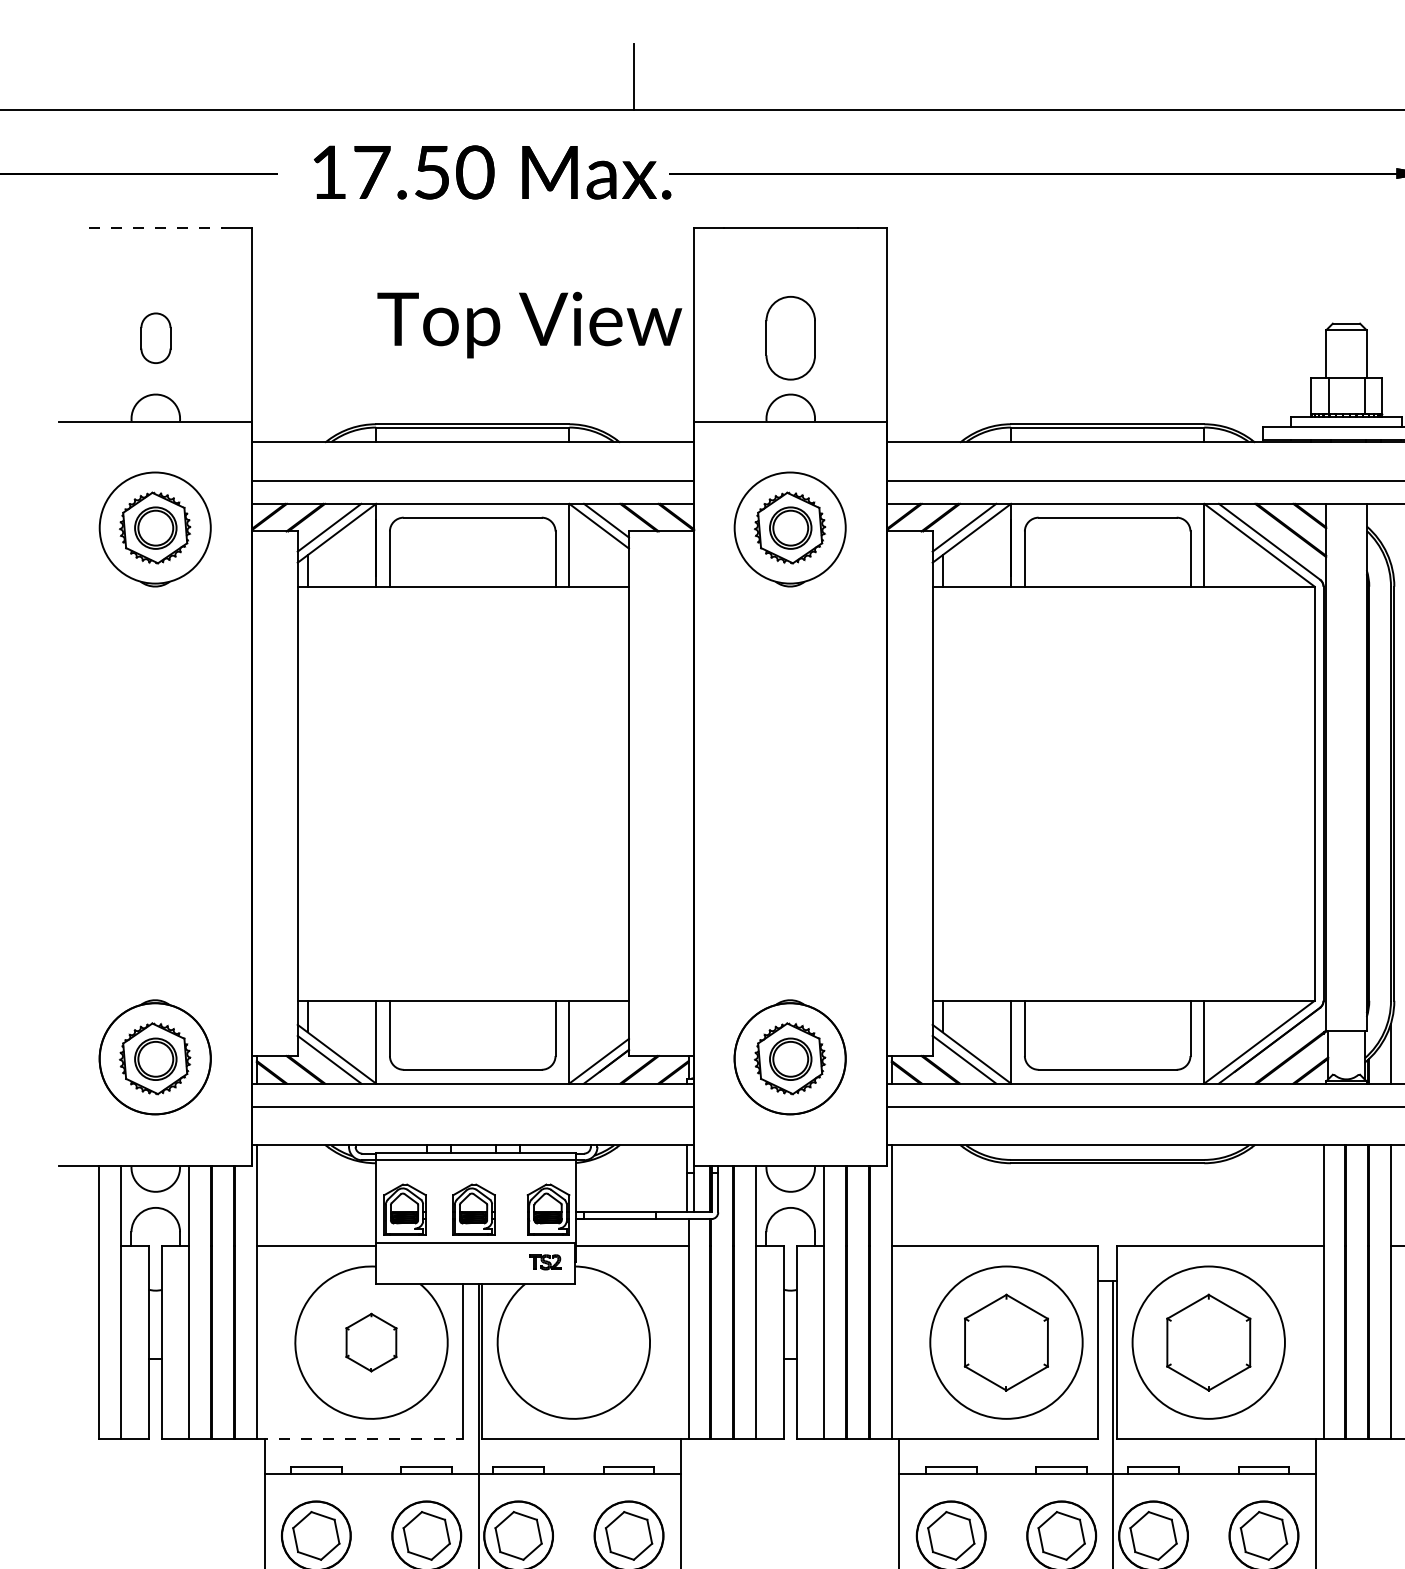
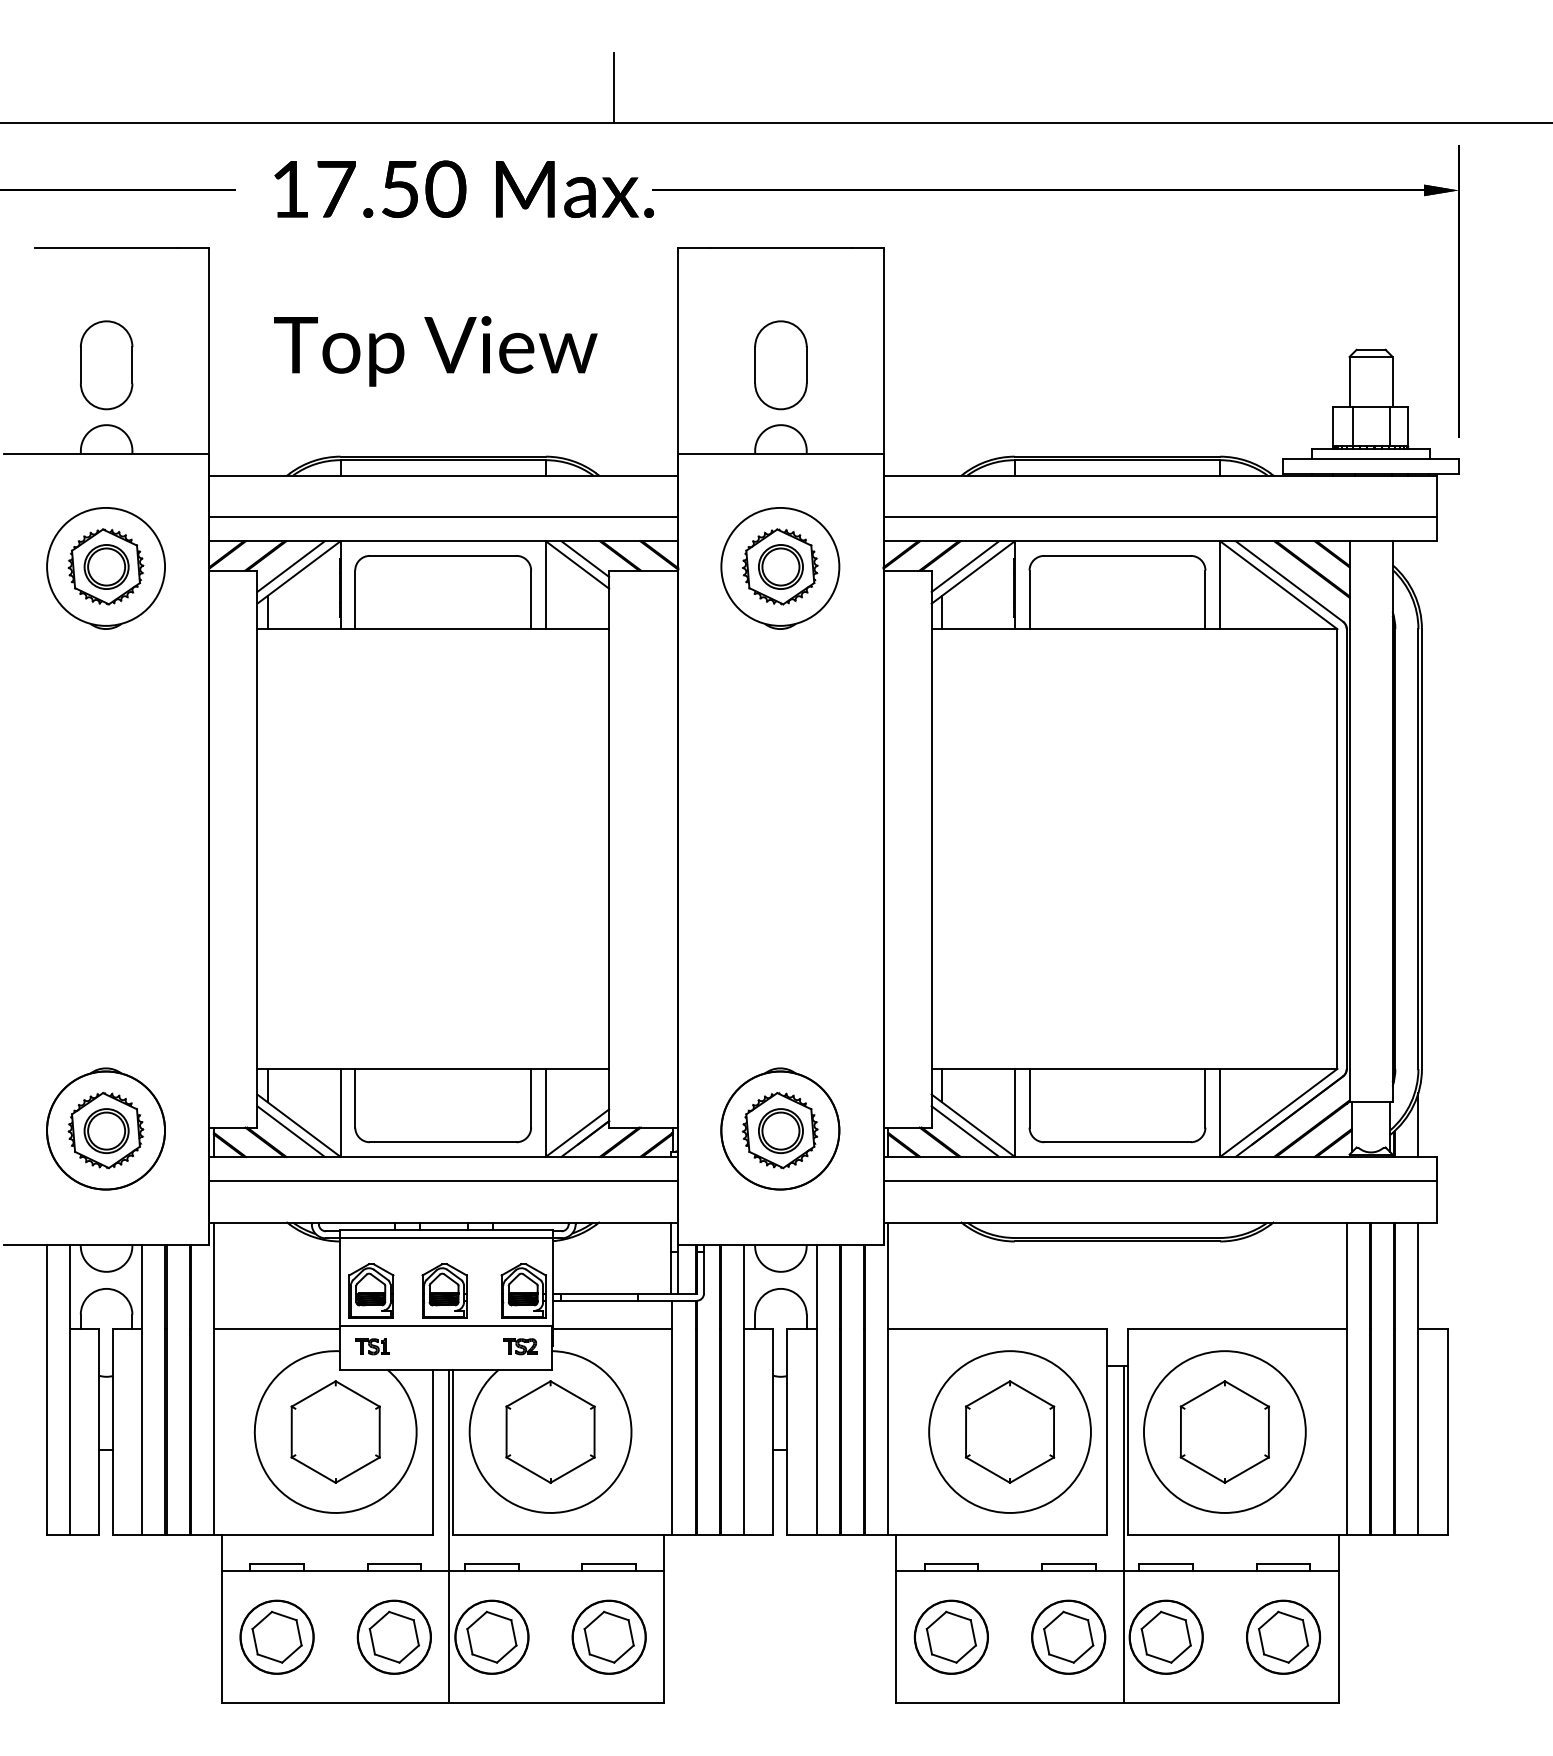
line: (156, 228) -> (107, 248), dashed -> solid
text: (529, 325) -> (435, 351), moved
part: (155, 338) -> (106, 365), size x1.67
part: (406, 1262) -> (372, 1346), added
part: (371, 1342) -> (335, 1431), size x1.67
part: (573, 1342) -> (550, 1431), added
line: (360, 1439) -> (323, 1534), dashed -> solid

